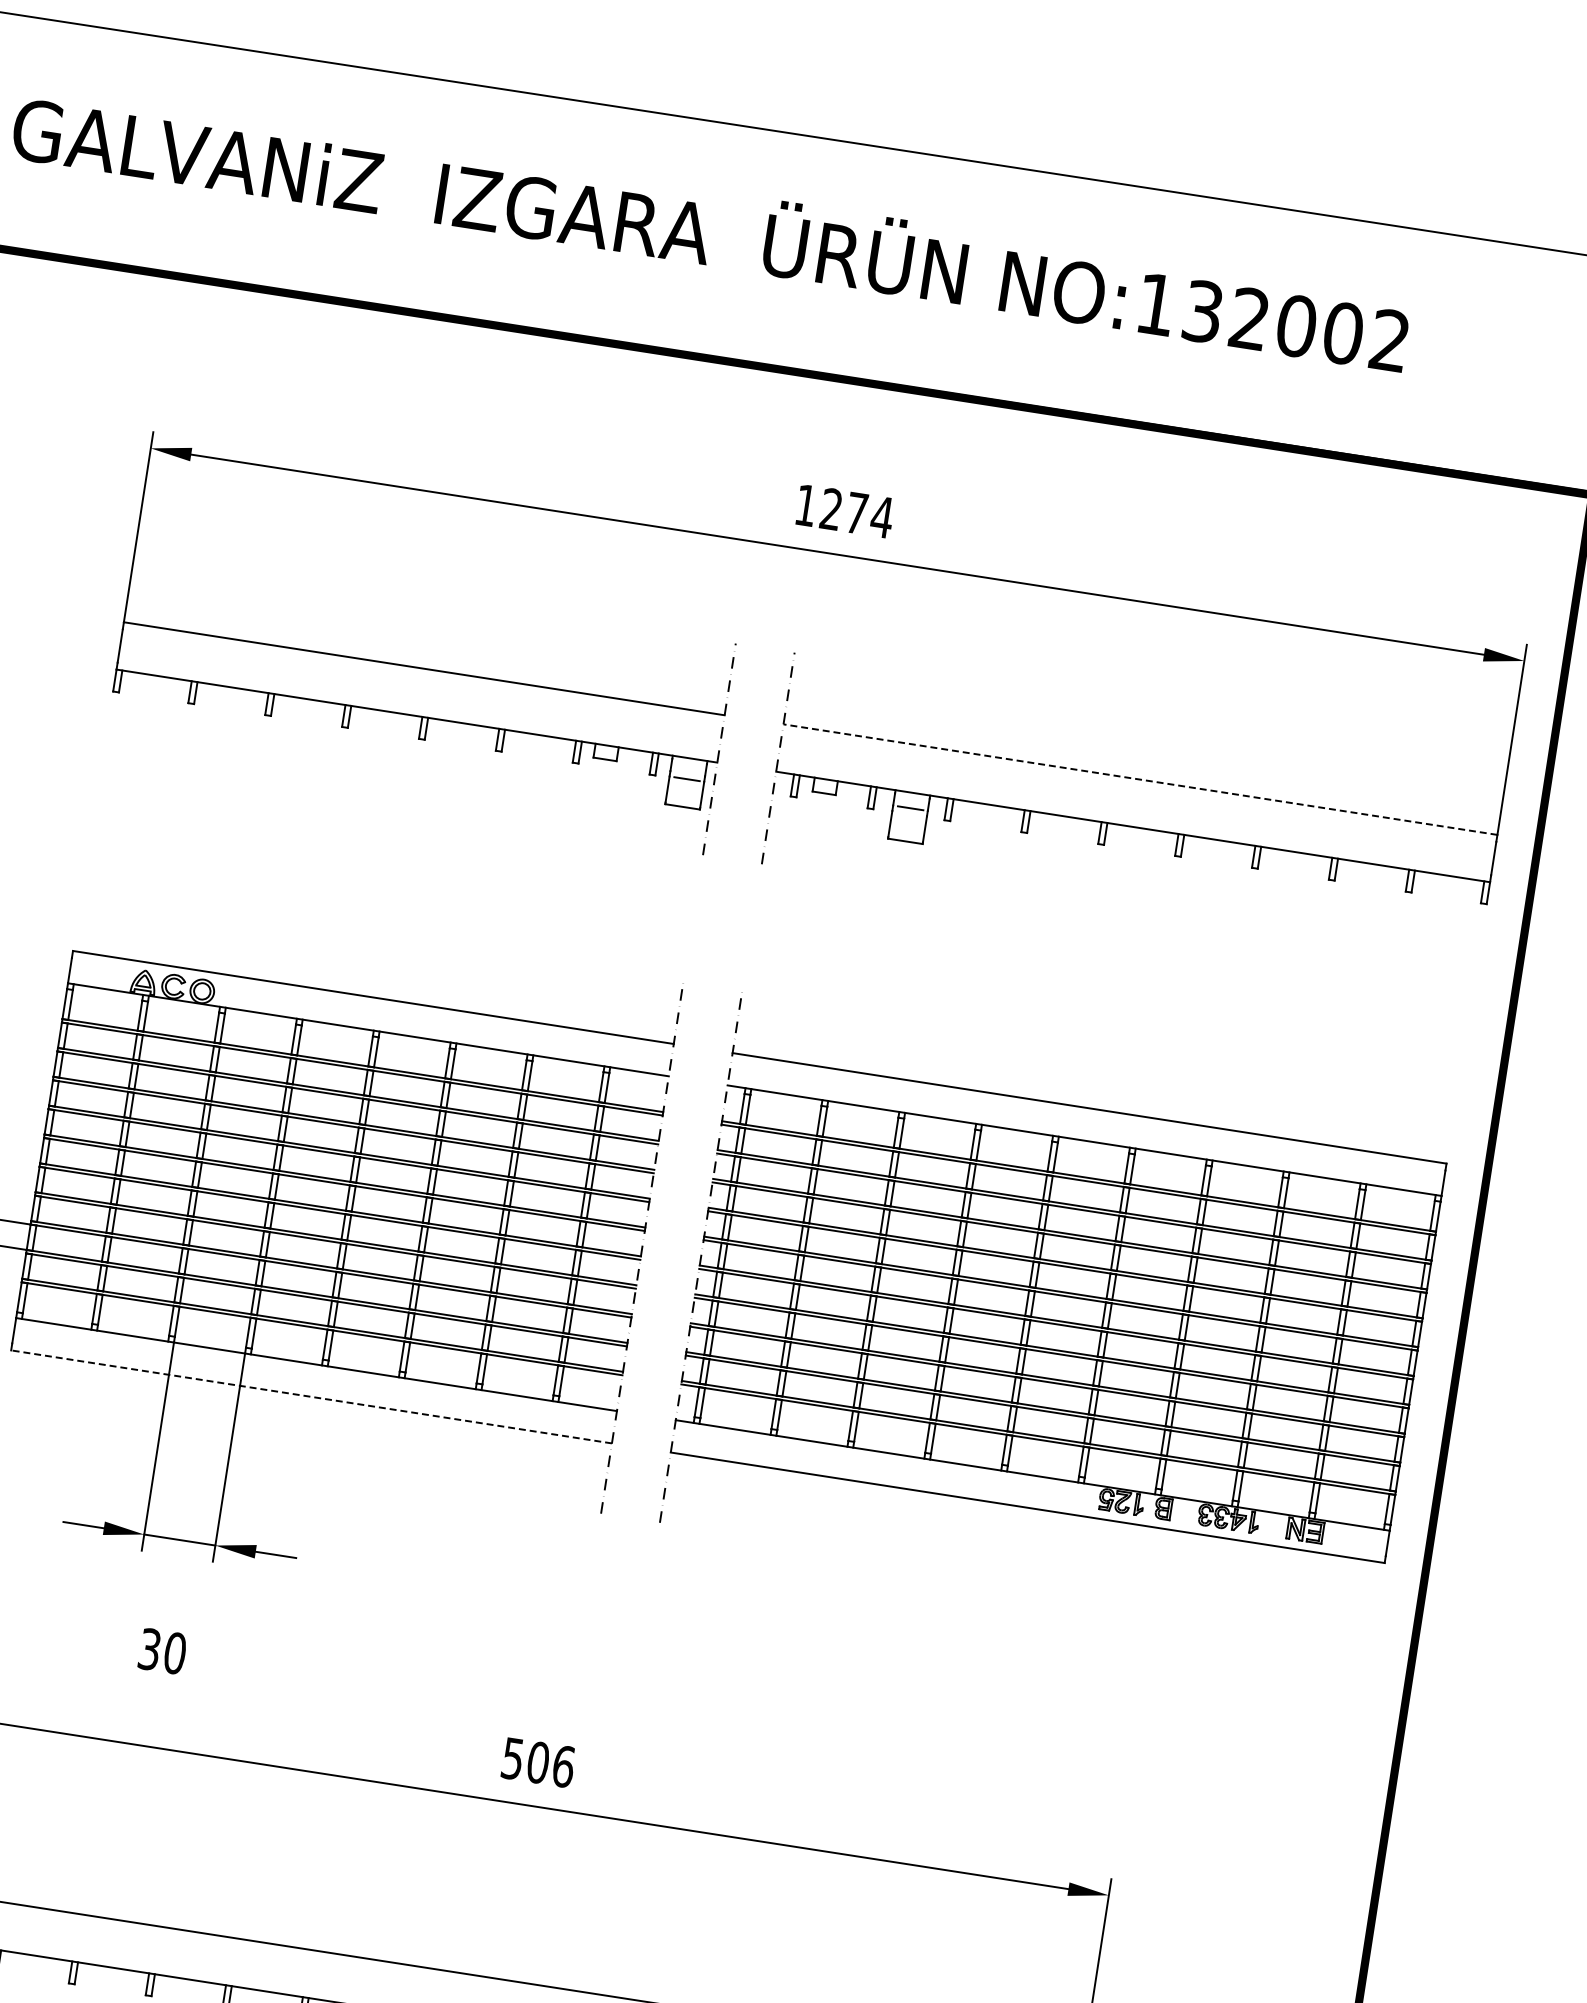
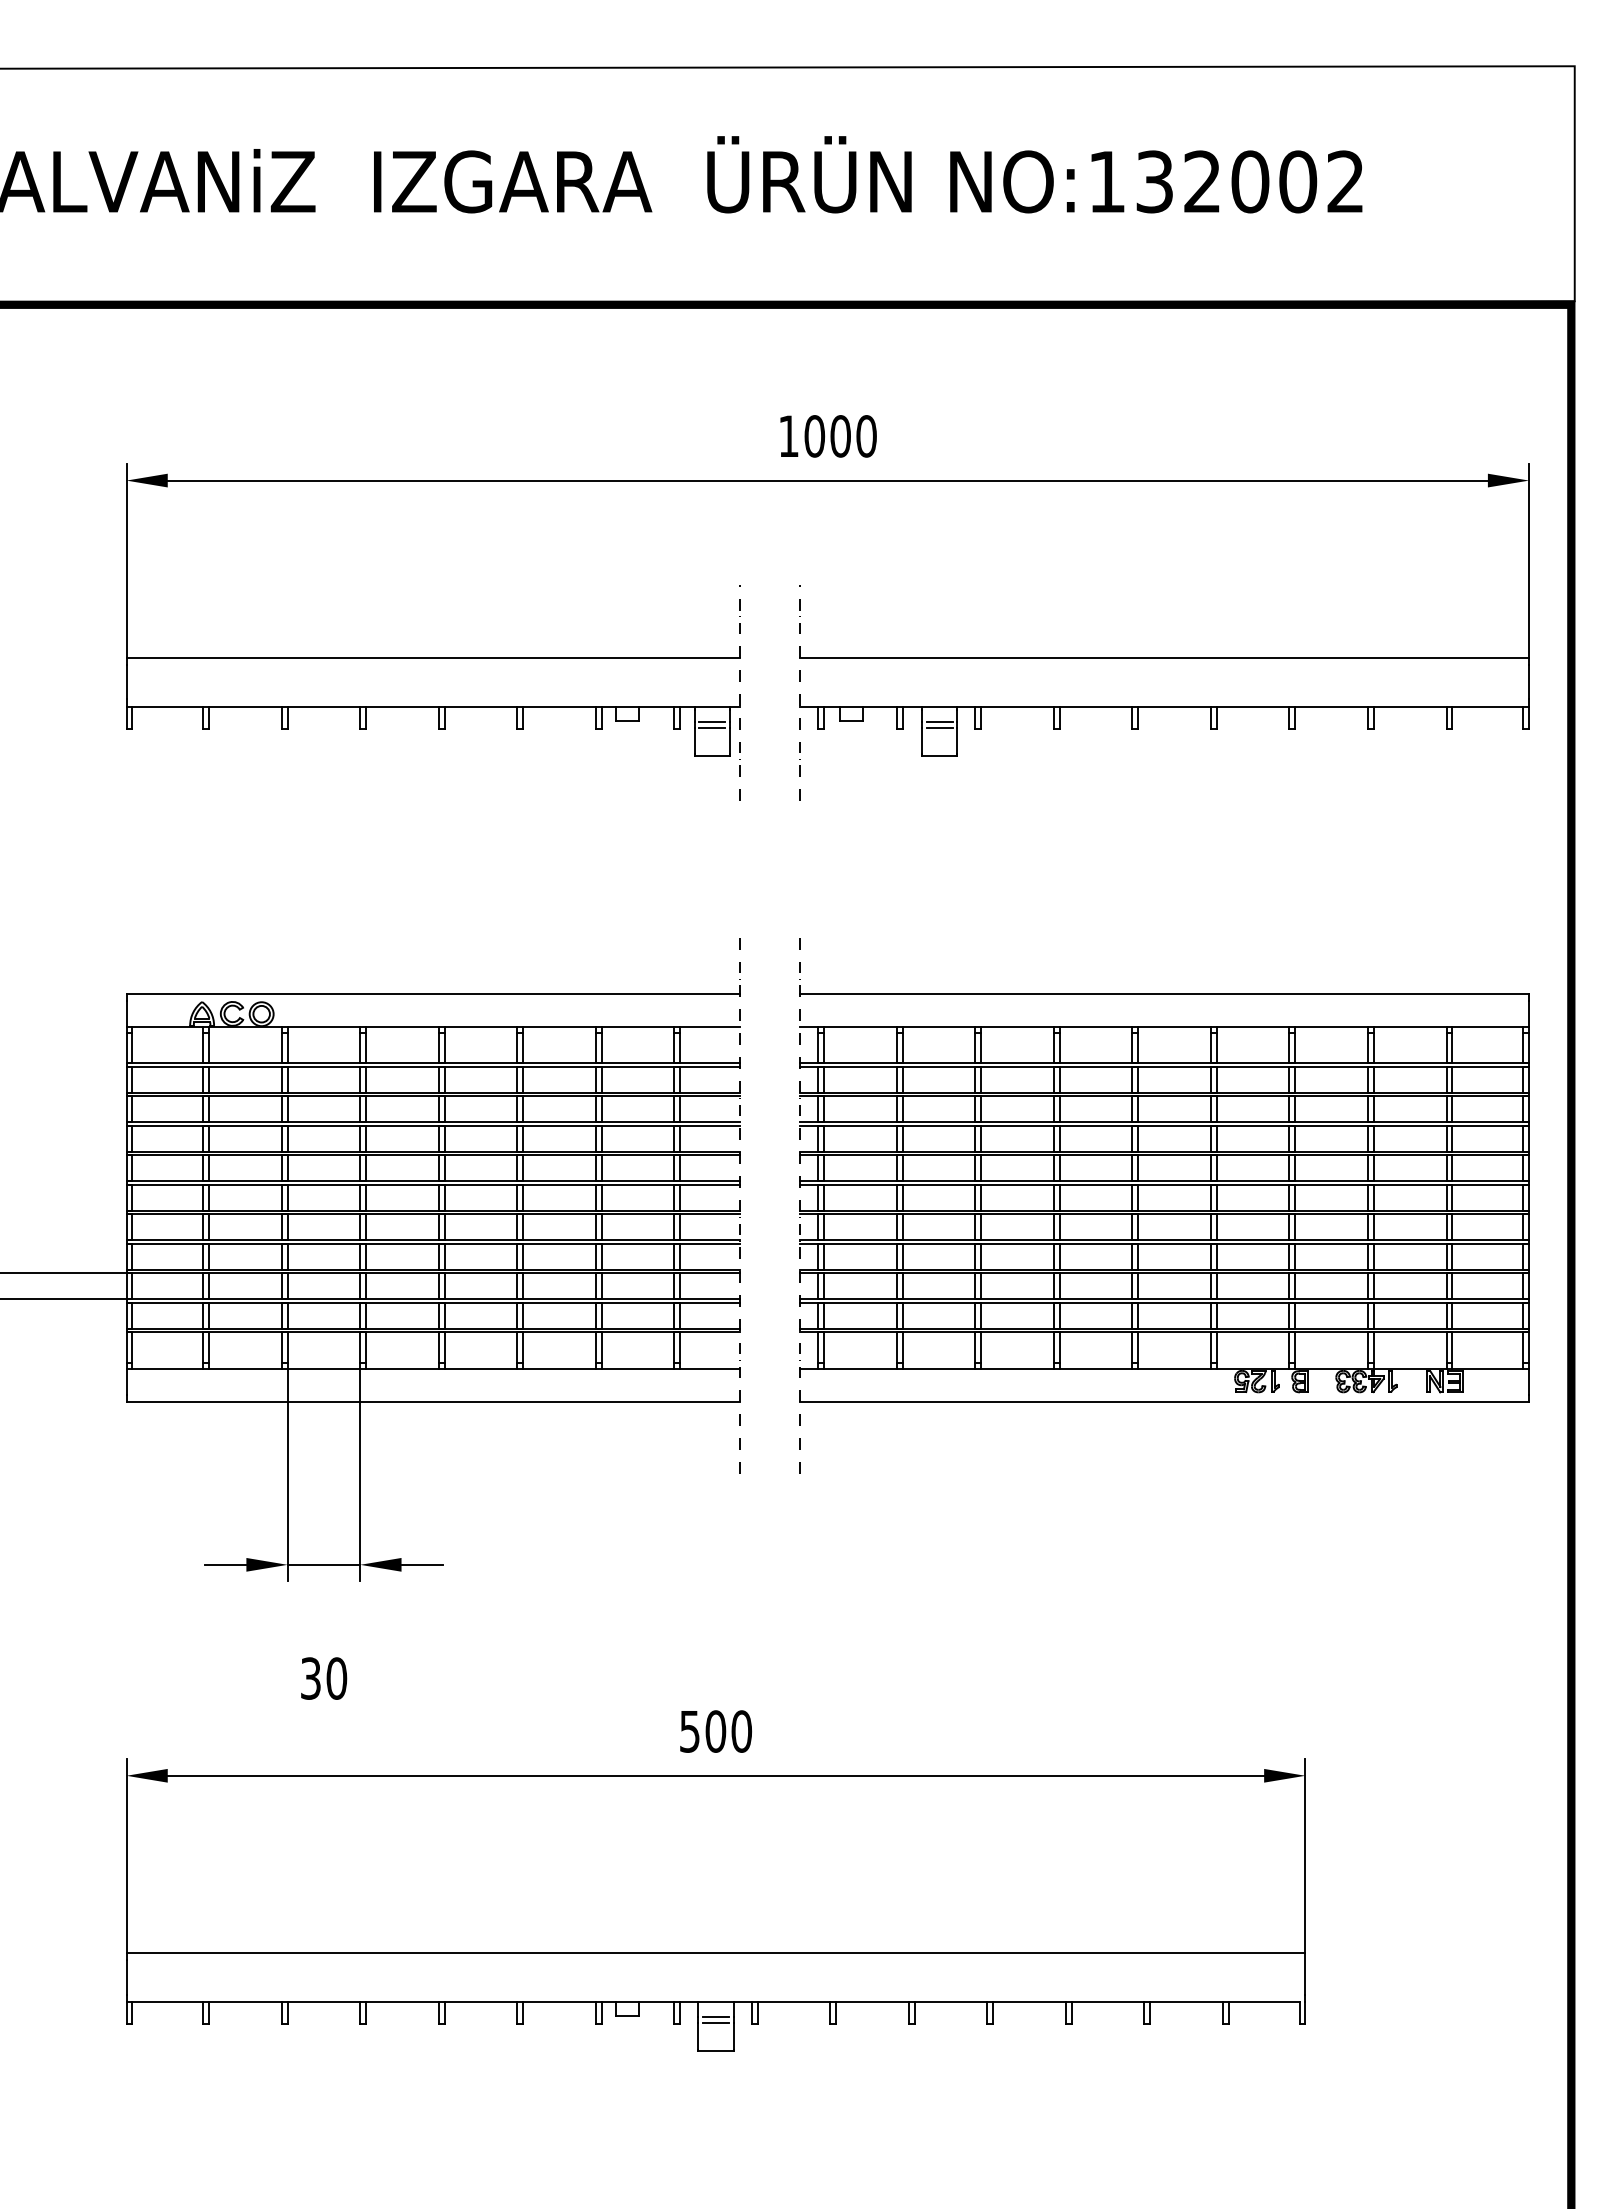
text: (856, 513) -> (840, 436), 1274 -> 1000
line: (687, 774) -> (712, 722), added
line: (1140, 779) -> (1164, 658), dashed -> solid
line: (909, 813) -> (939, 727), added
line: (311, 1396) -> (433, 1401), dashed -> solid
text: (563, 1766) -> (741, 1731), 506 -> 500

